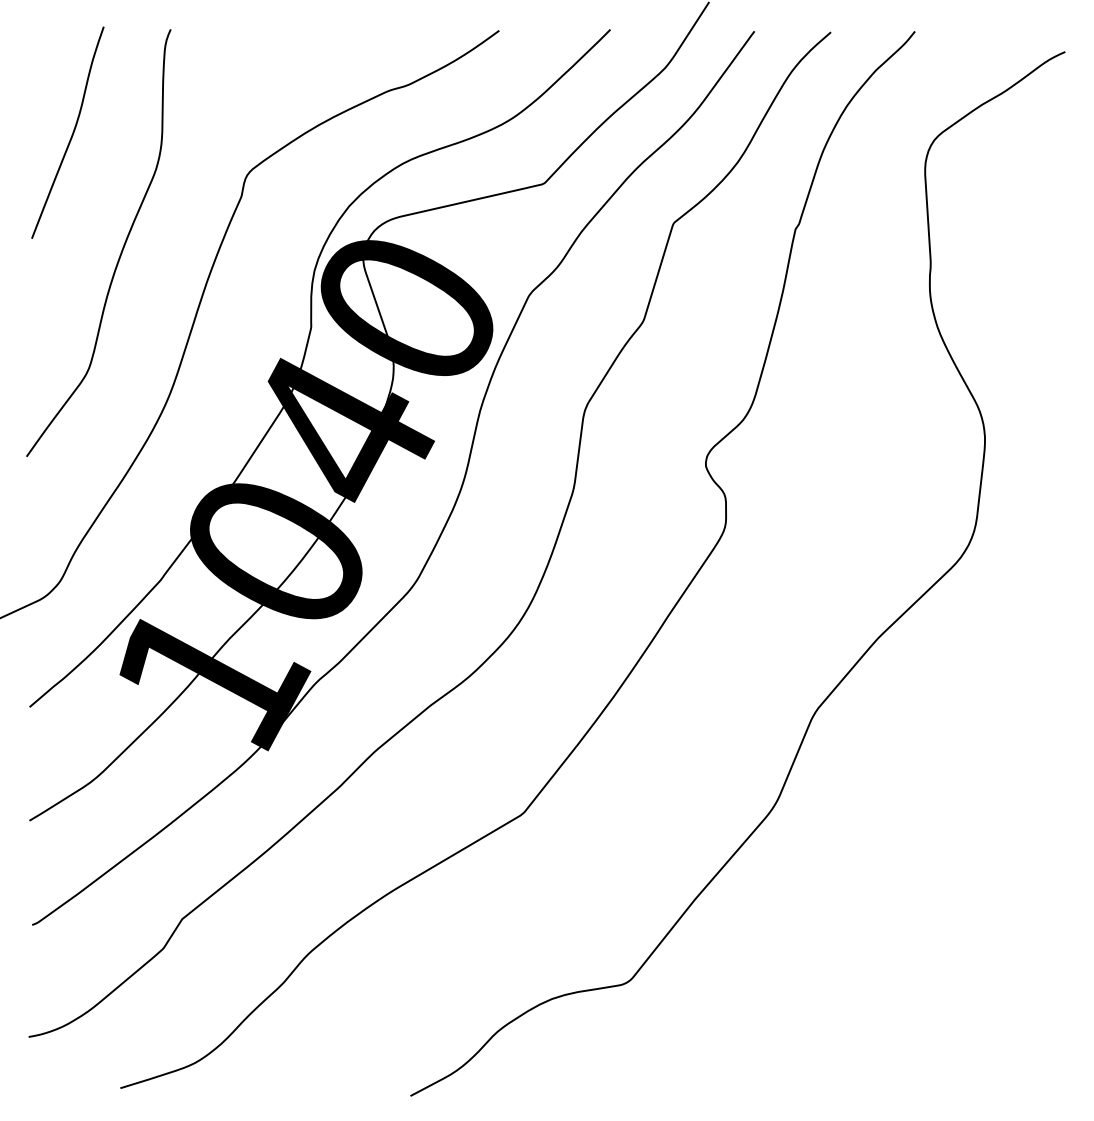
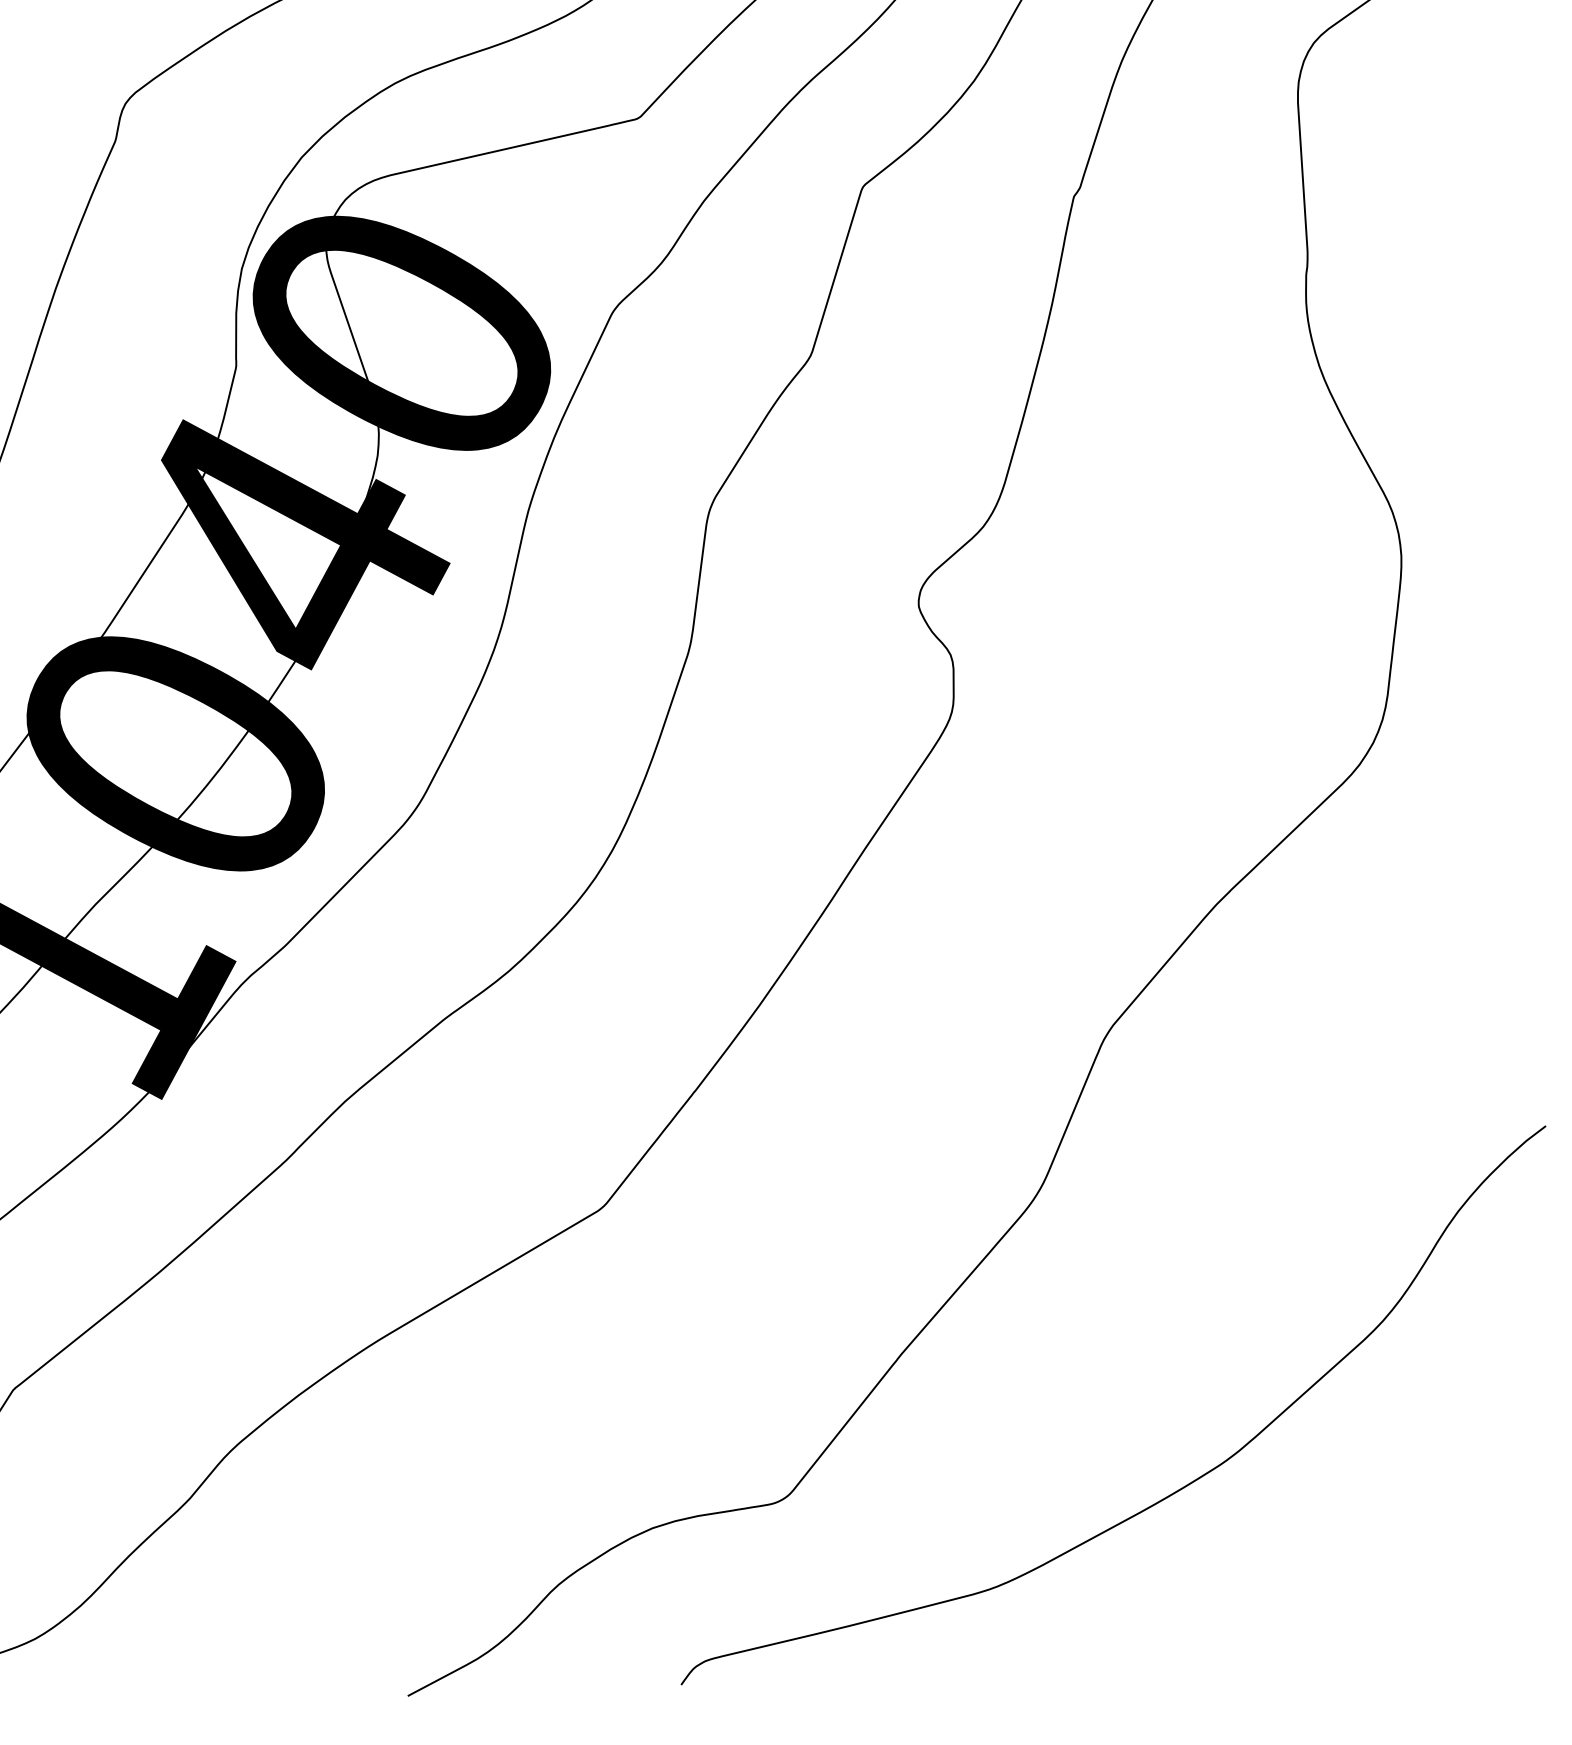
curve: (846, 981) -> (1161, 1497), added

